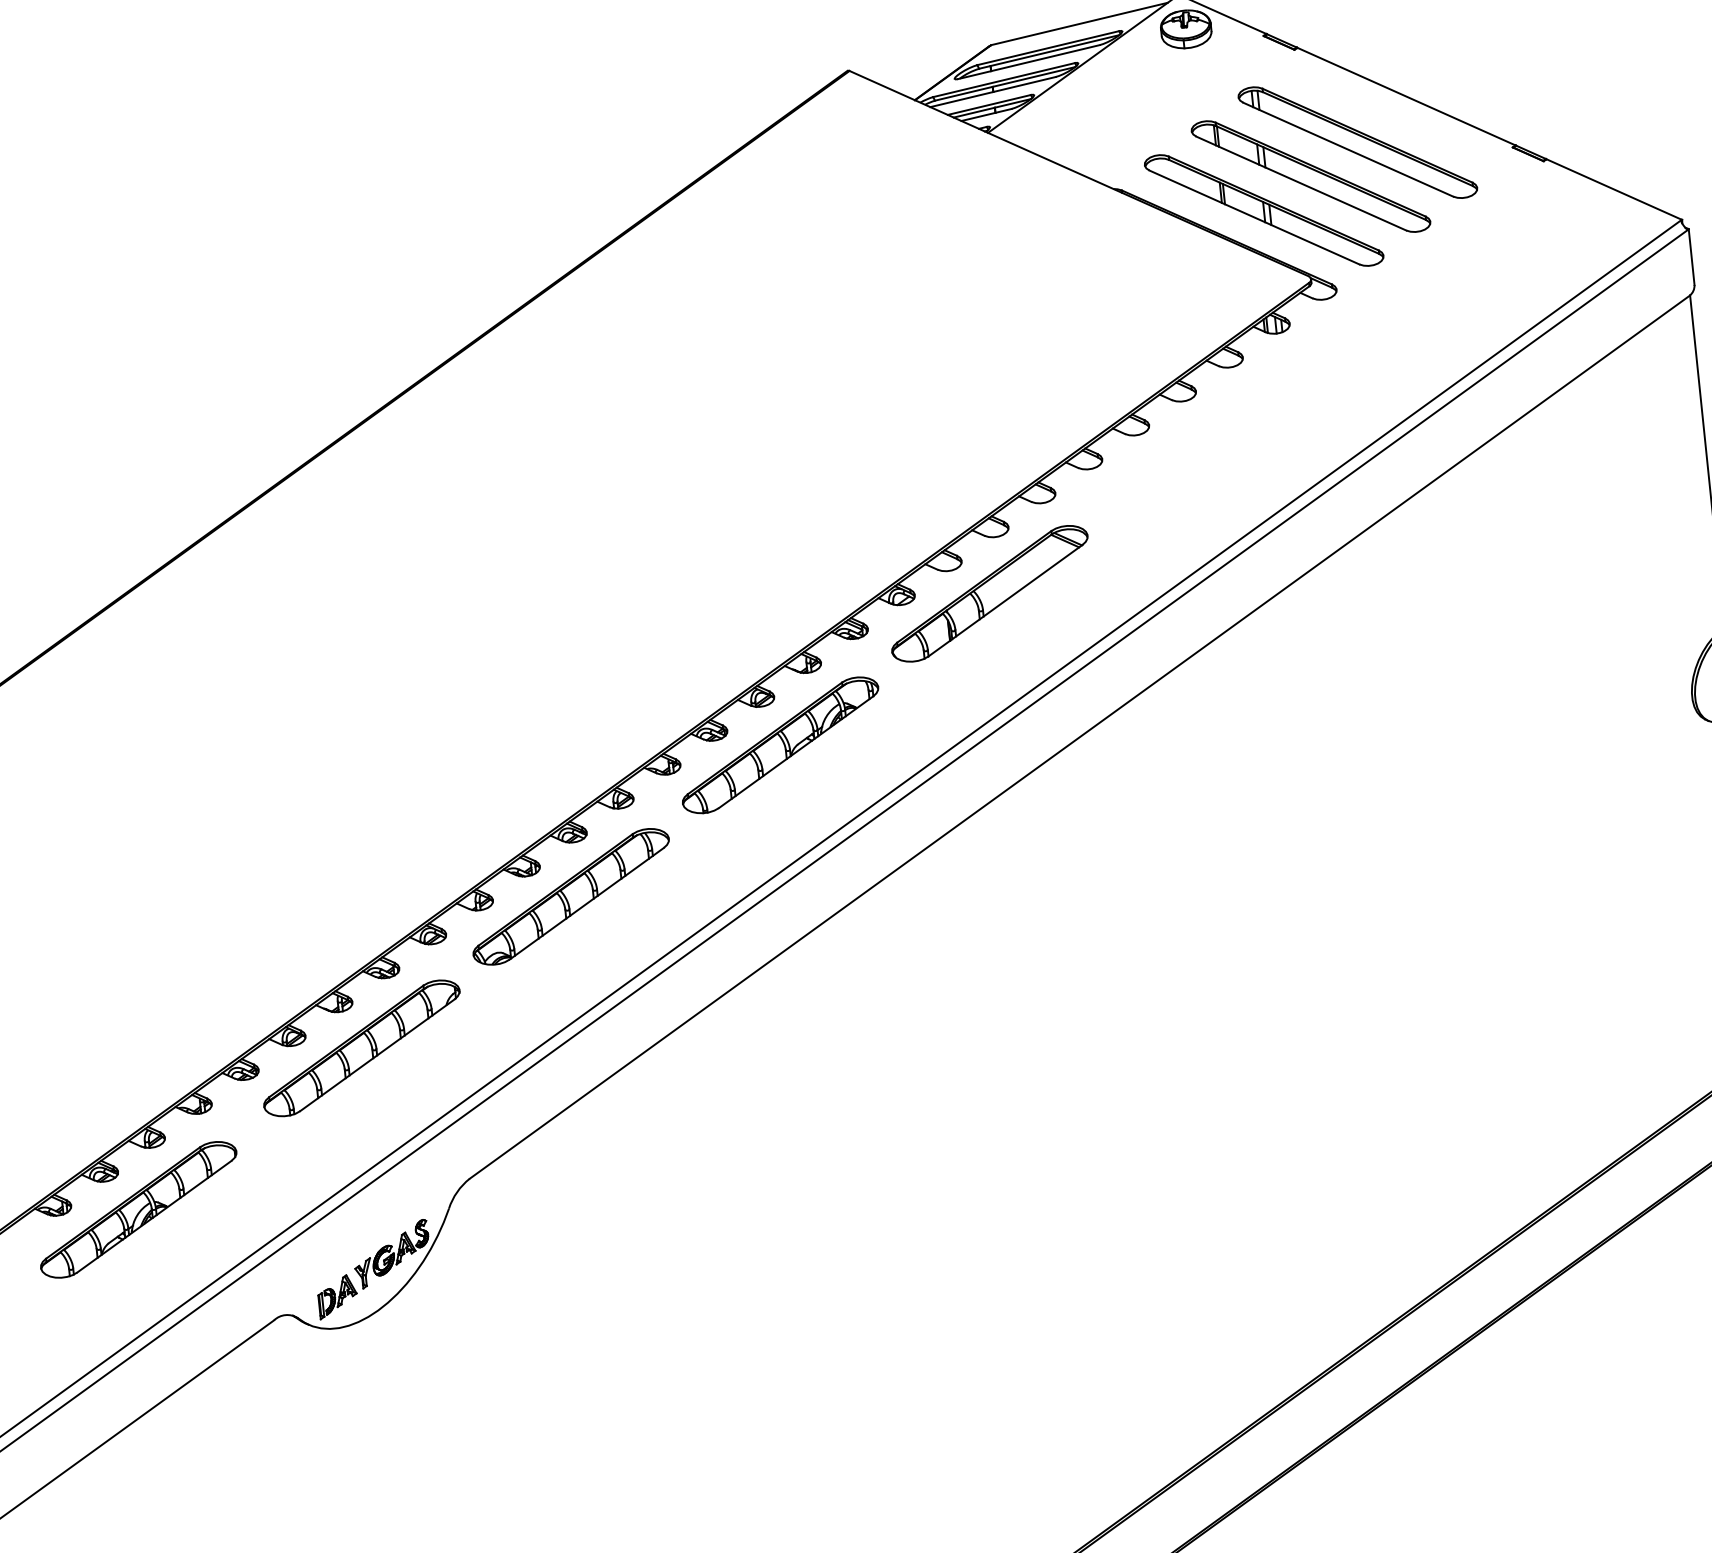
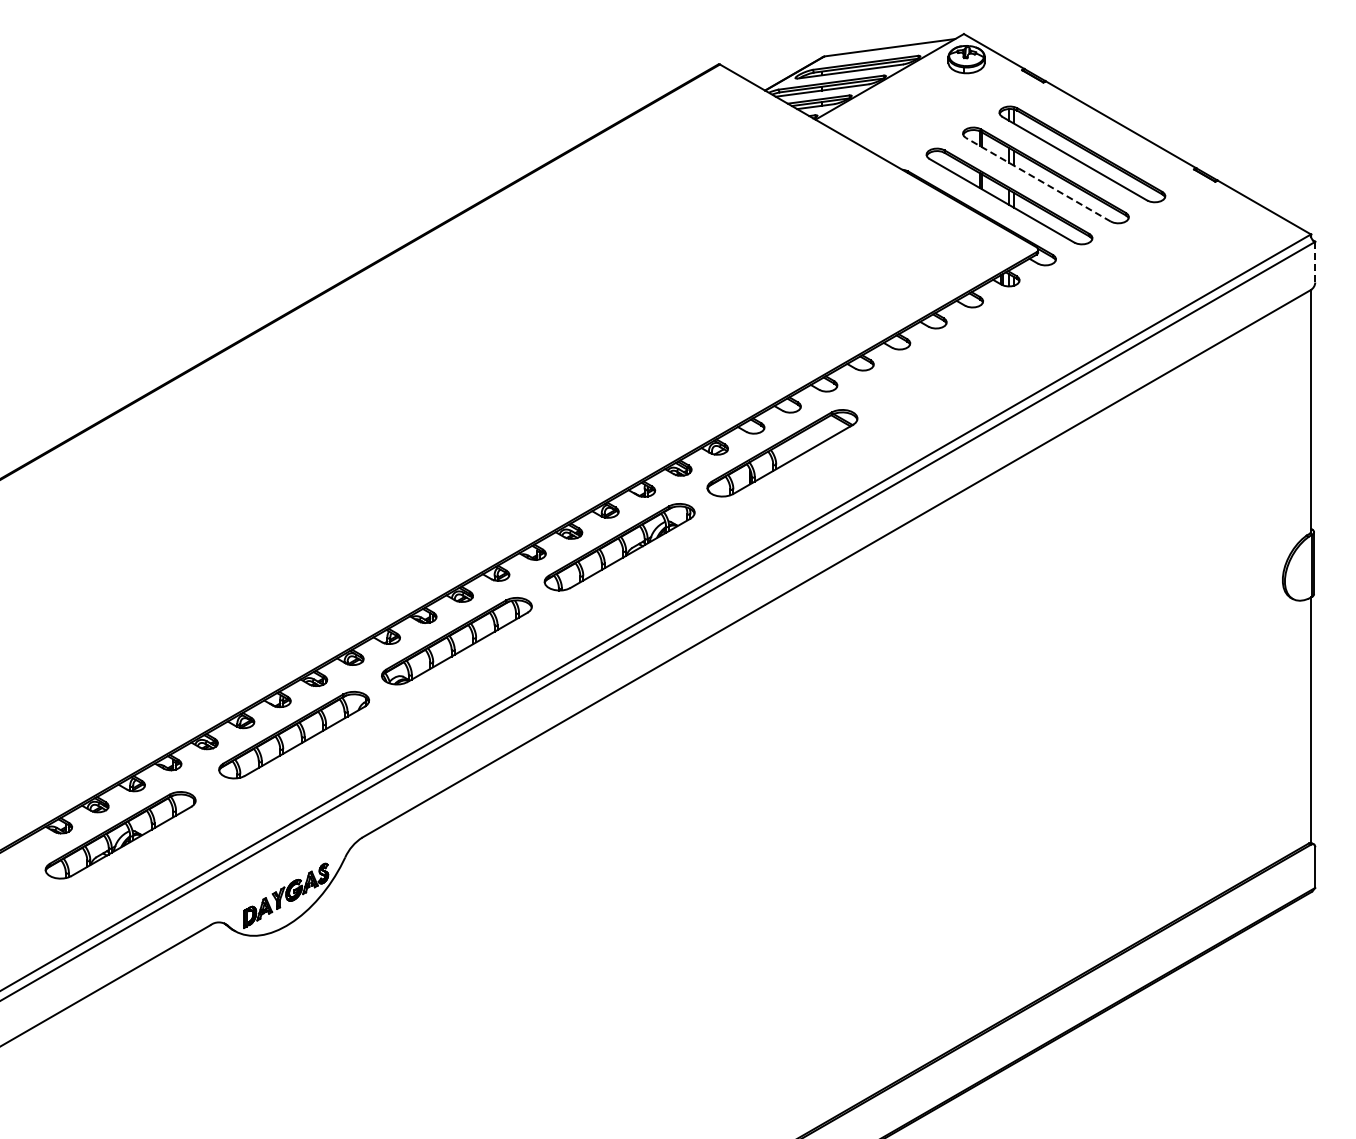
line: (1301, 183) -> (1038, 179), solid -> dashed
line: (1691, 257) -> (1315, 262), solid -> dashed

